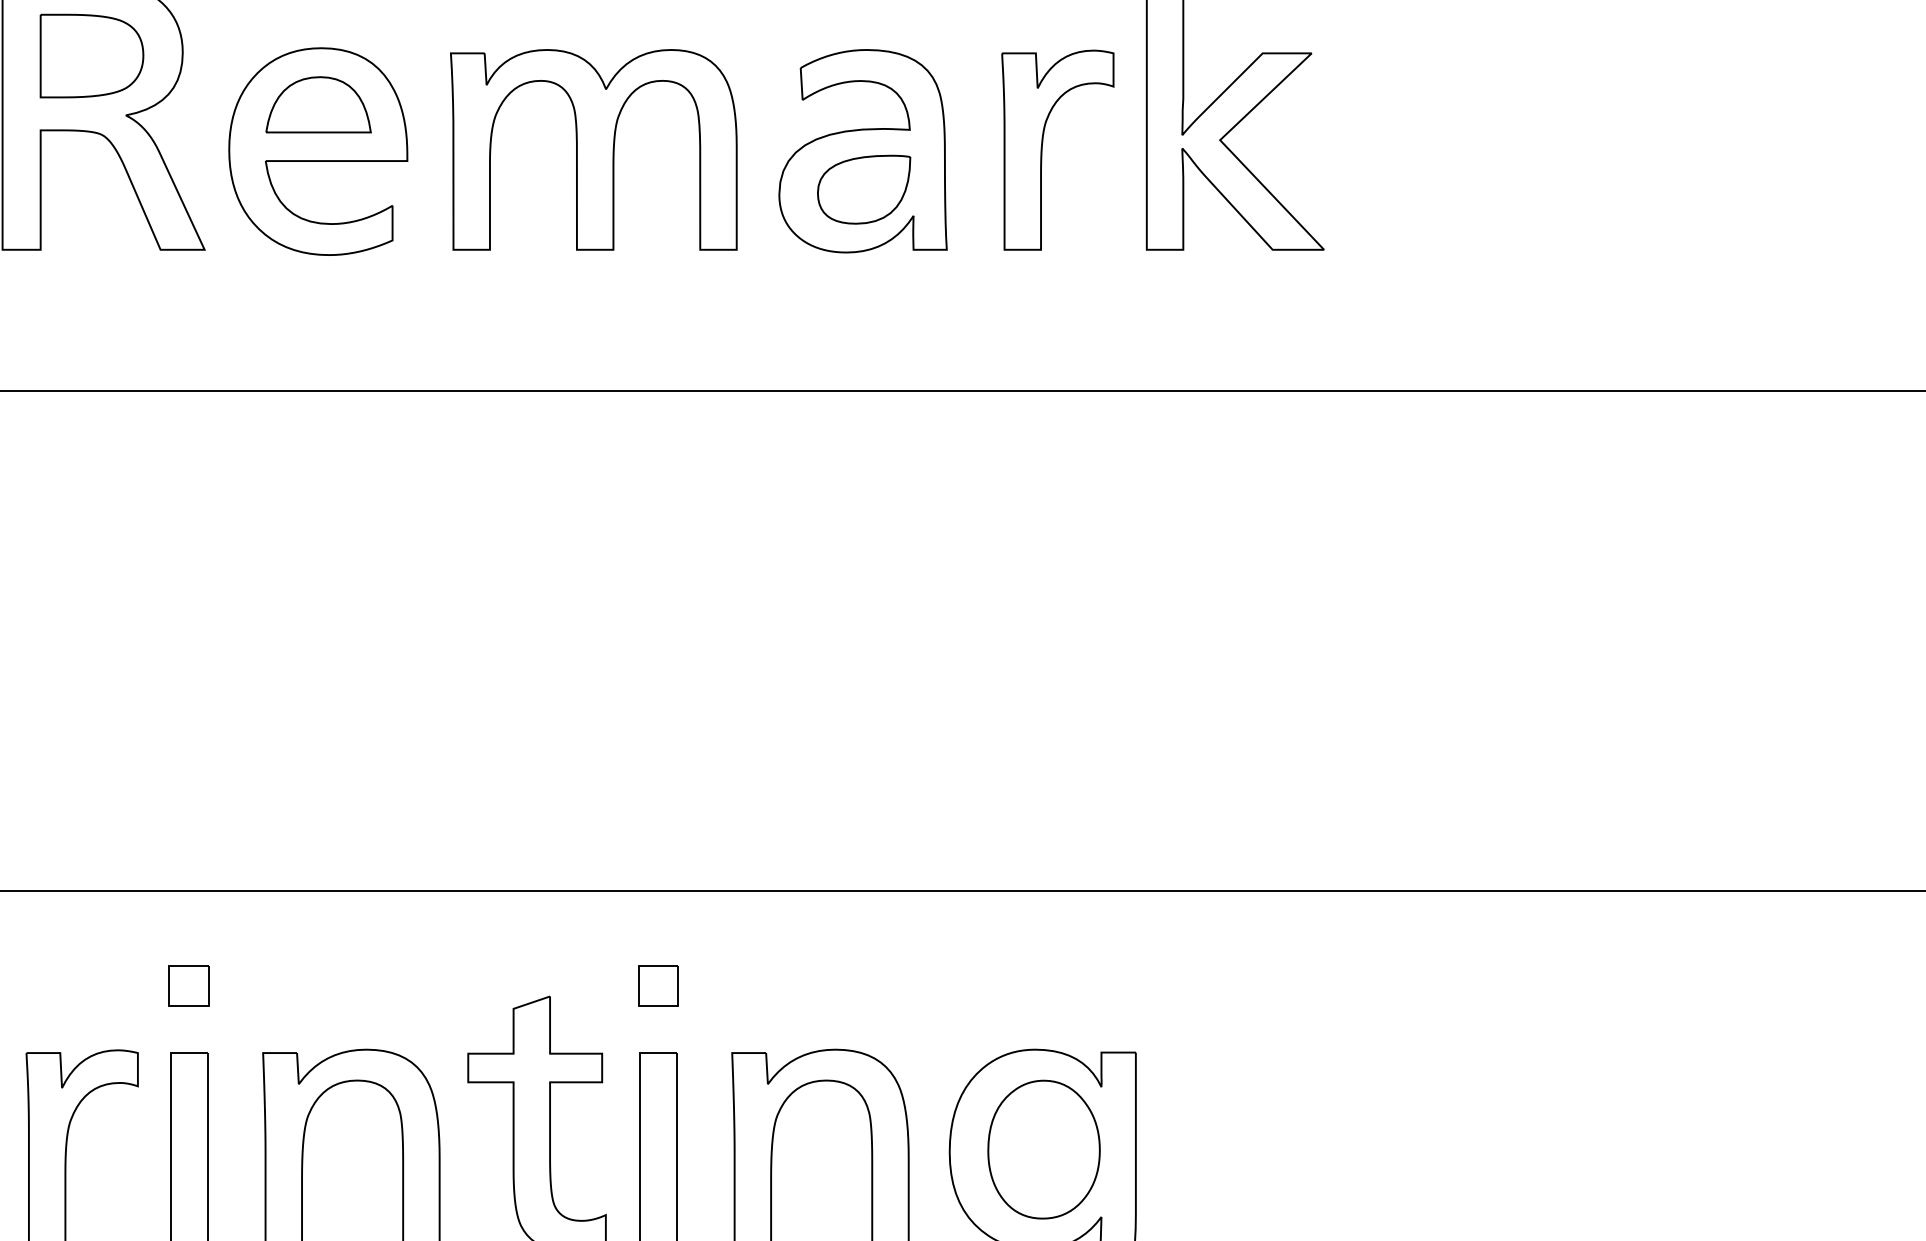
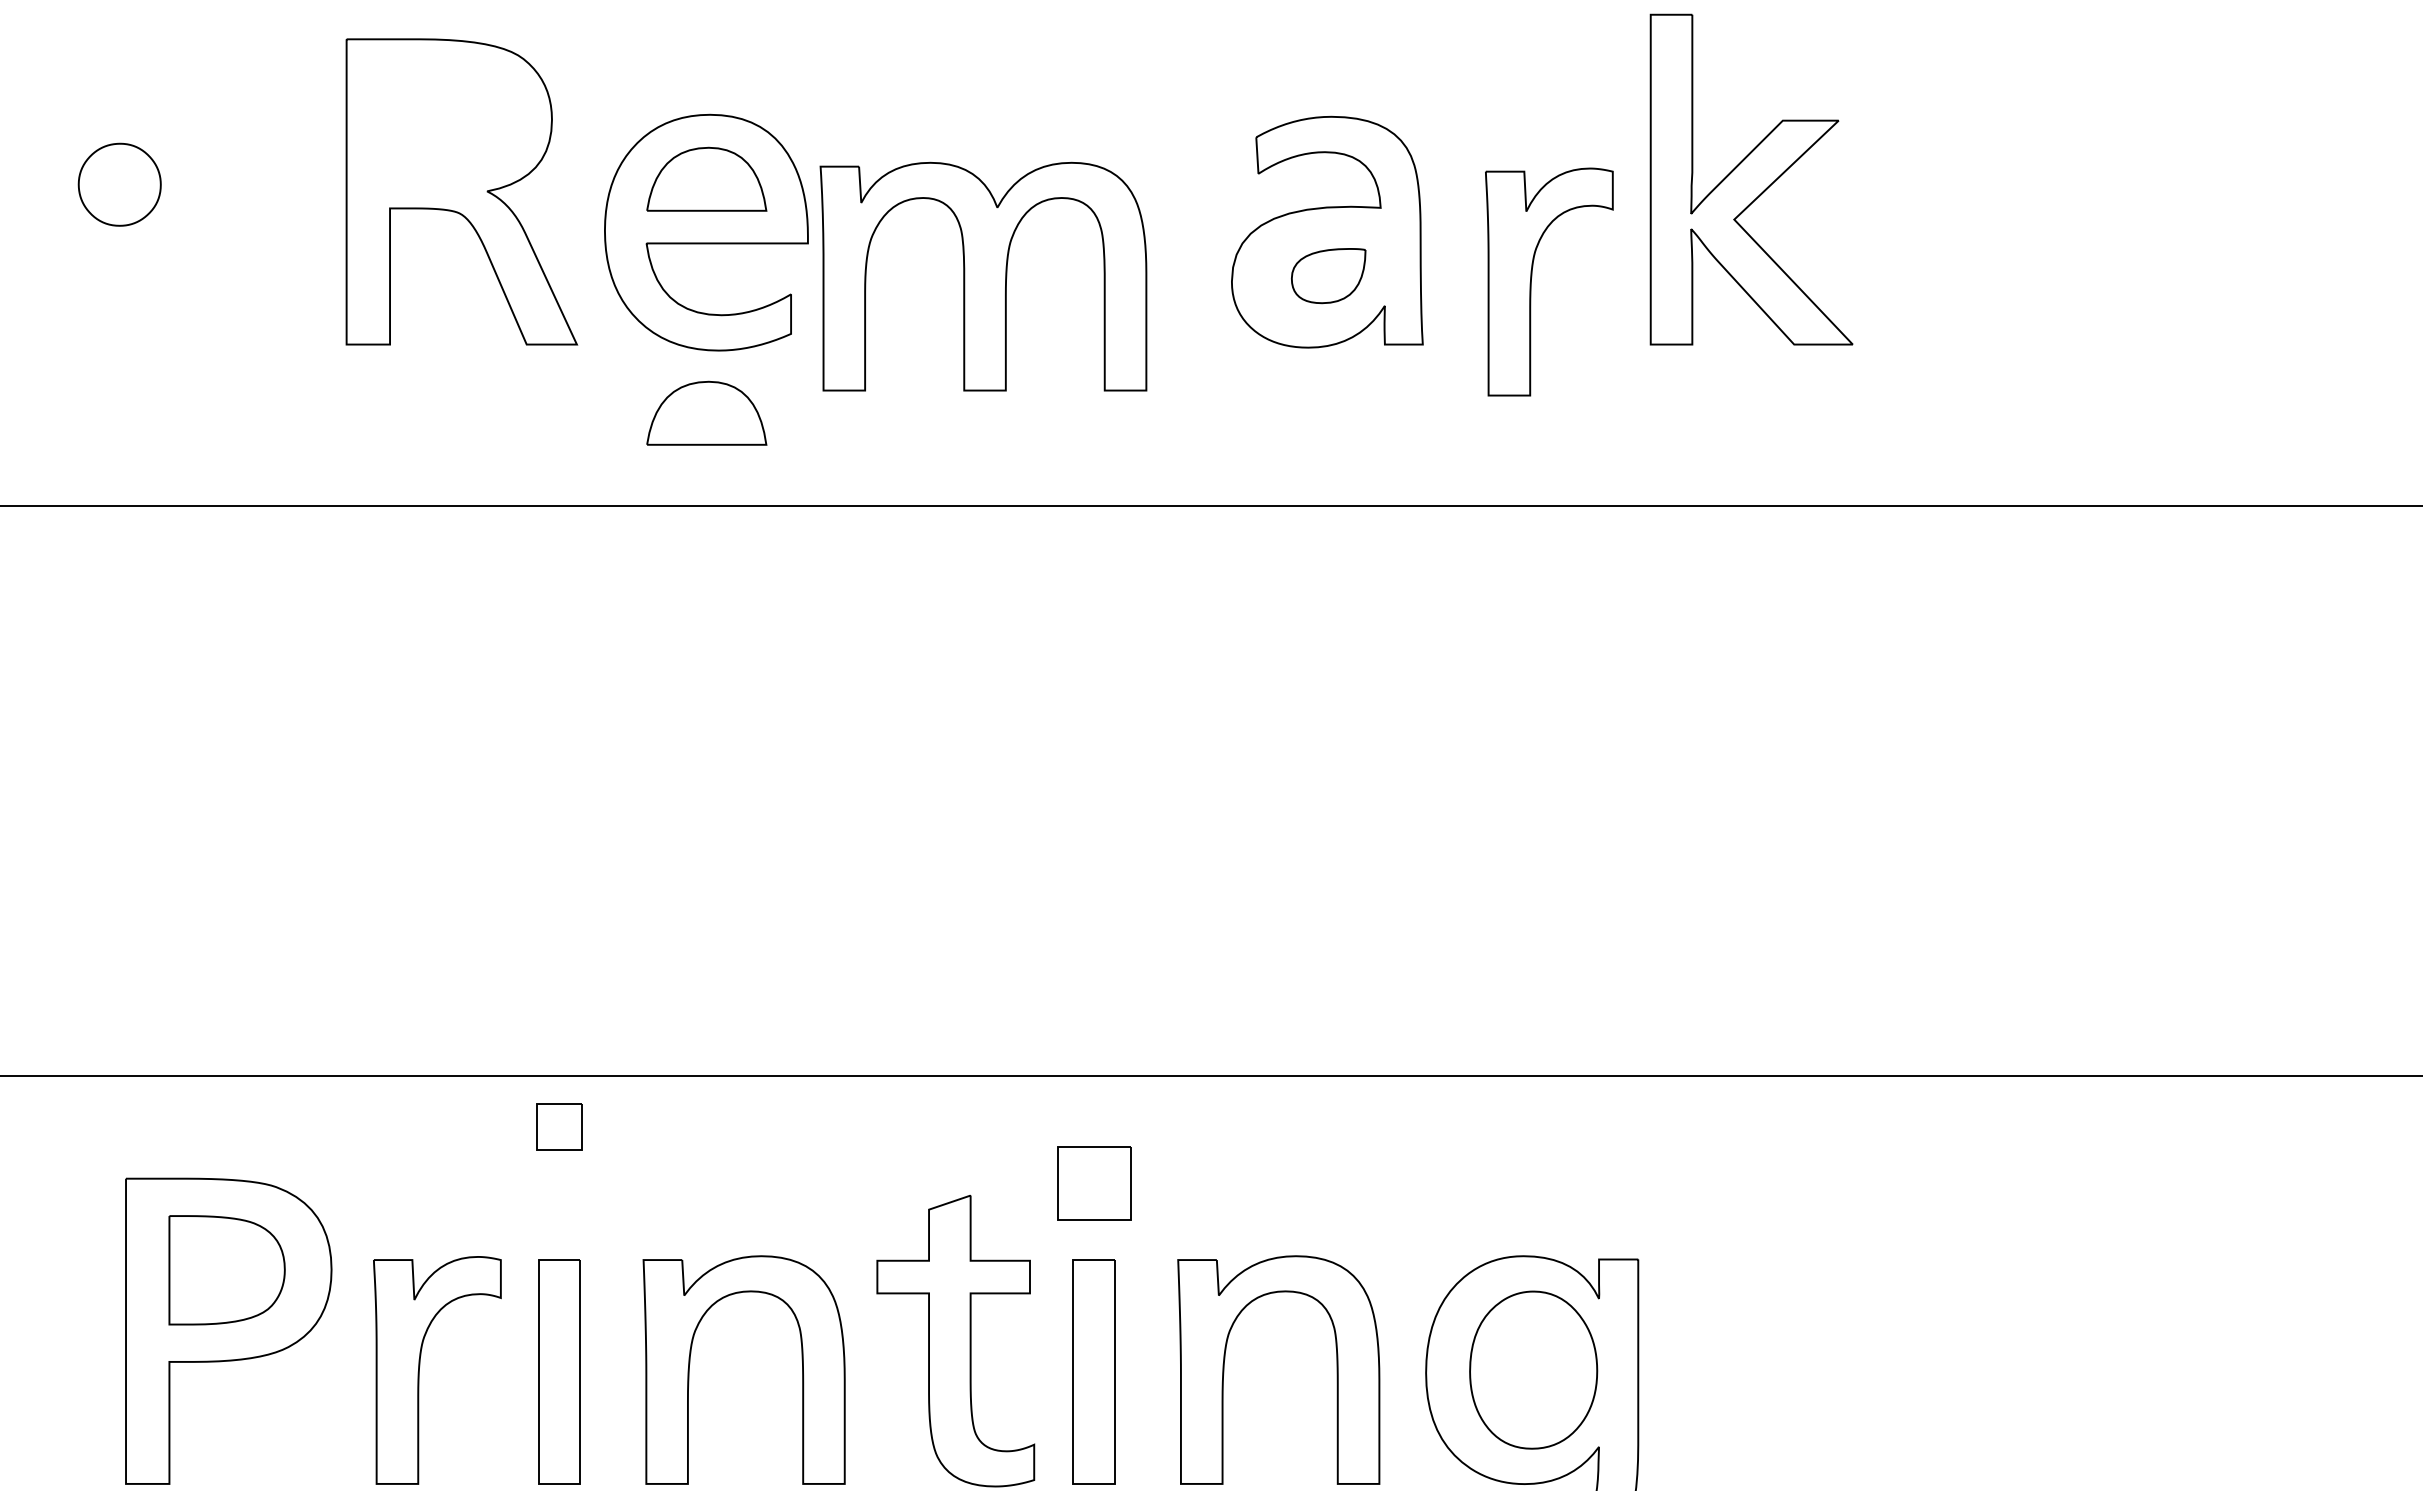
part: (91, 55) -> (448, 123), removed
part: (1043, 146) -> (1532, 277), moved
part: (593, 149) -> (983, 276), moved
part: (864, 189) -> (1328, 275), size x0.7
part: (318, 309) -> (706, 412), added
part: (189, 985) -> (559, 1126), moved
part: (657, 985) -> (1093, 1183), size x1.6

